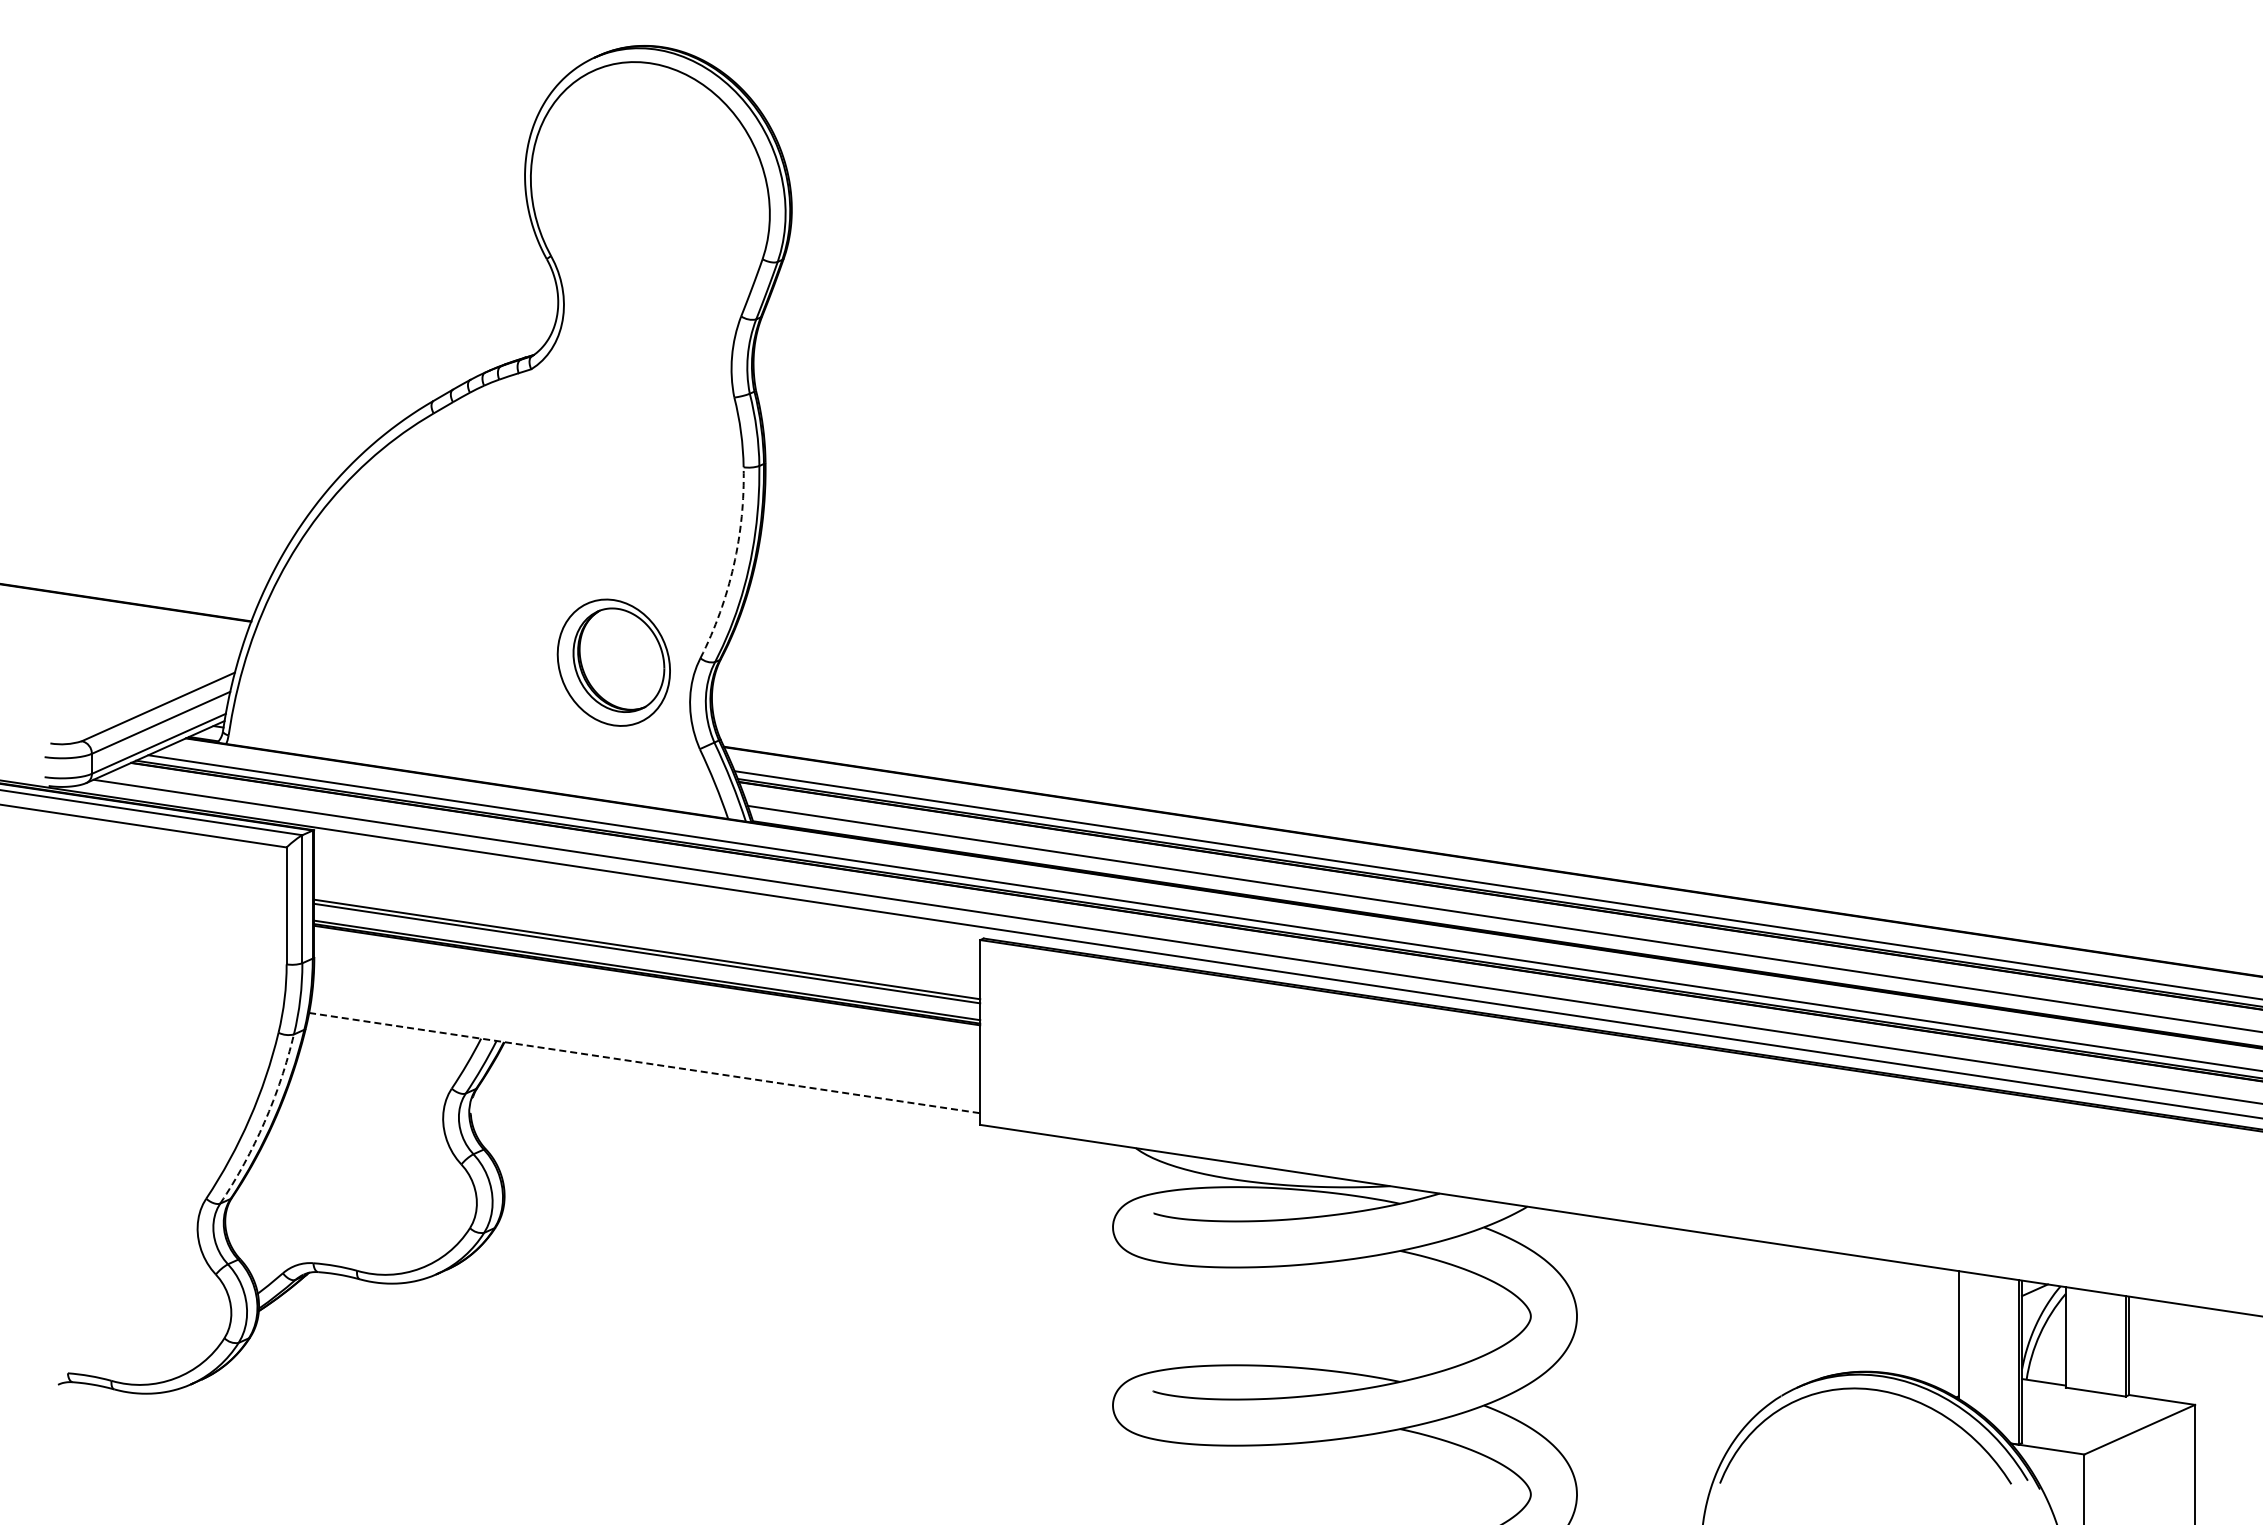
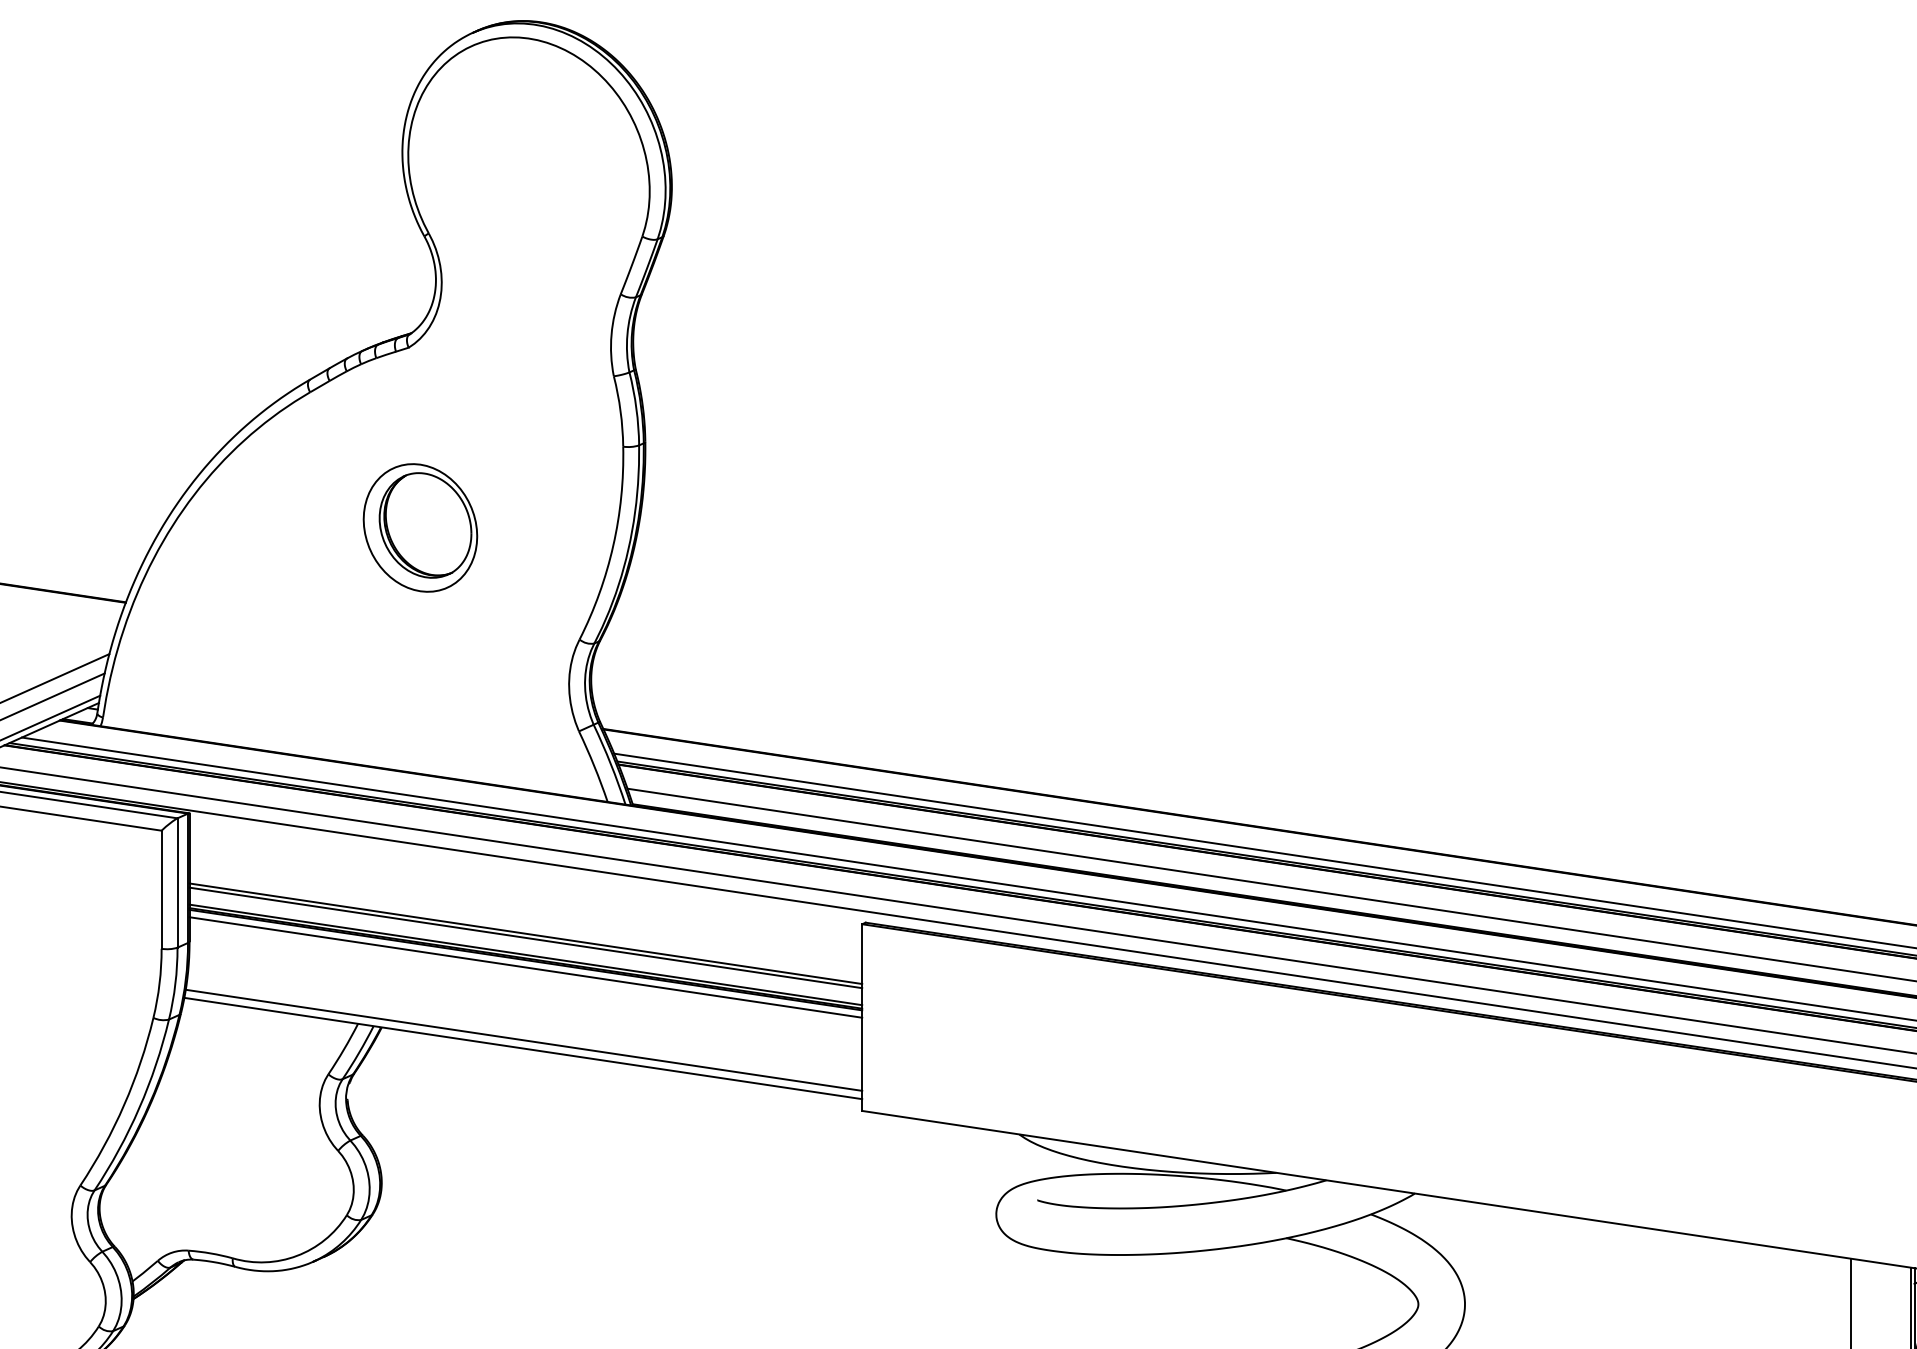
arc: (733, 565) -> (612, 545), dashed -> solid
part: (613, 662) -> (420, 527), moved
line: (647, 982) -> (526, 967), added
line: (645, 1054) -> (524, 1039), added
line: (645, 1063) -> (524, 1048), dashed -> solid
arc: (264, 1122) -> (139, 1108), dashed -> solid

